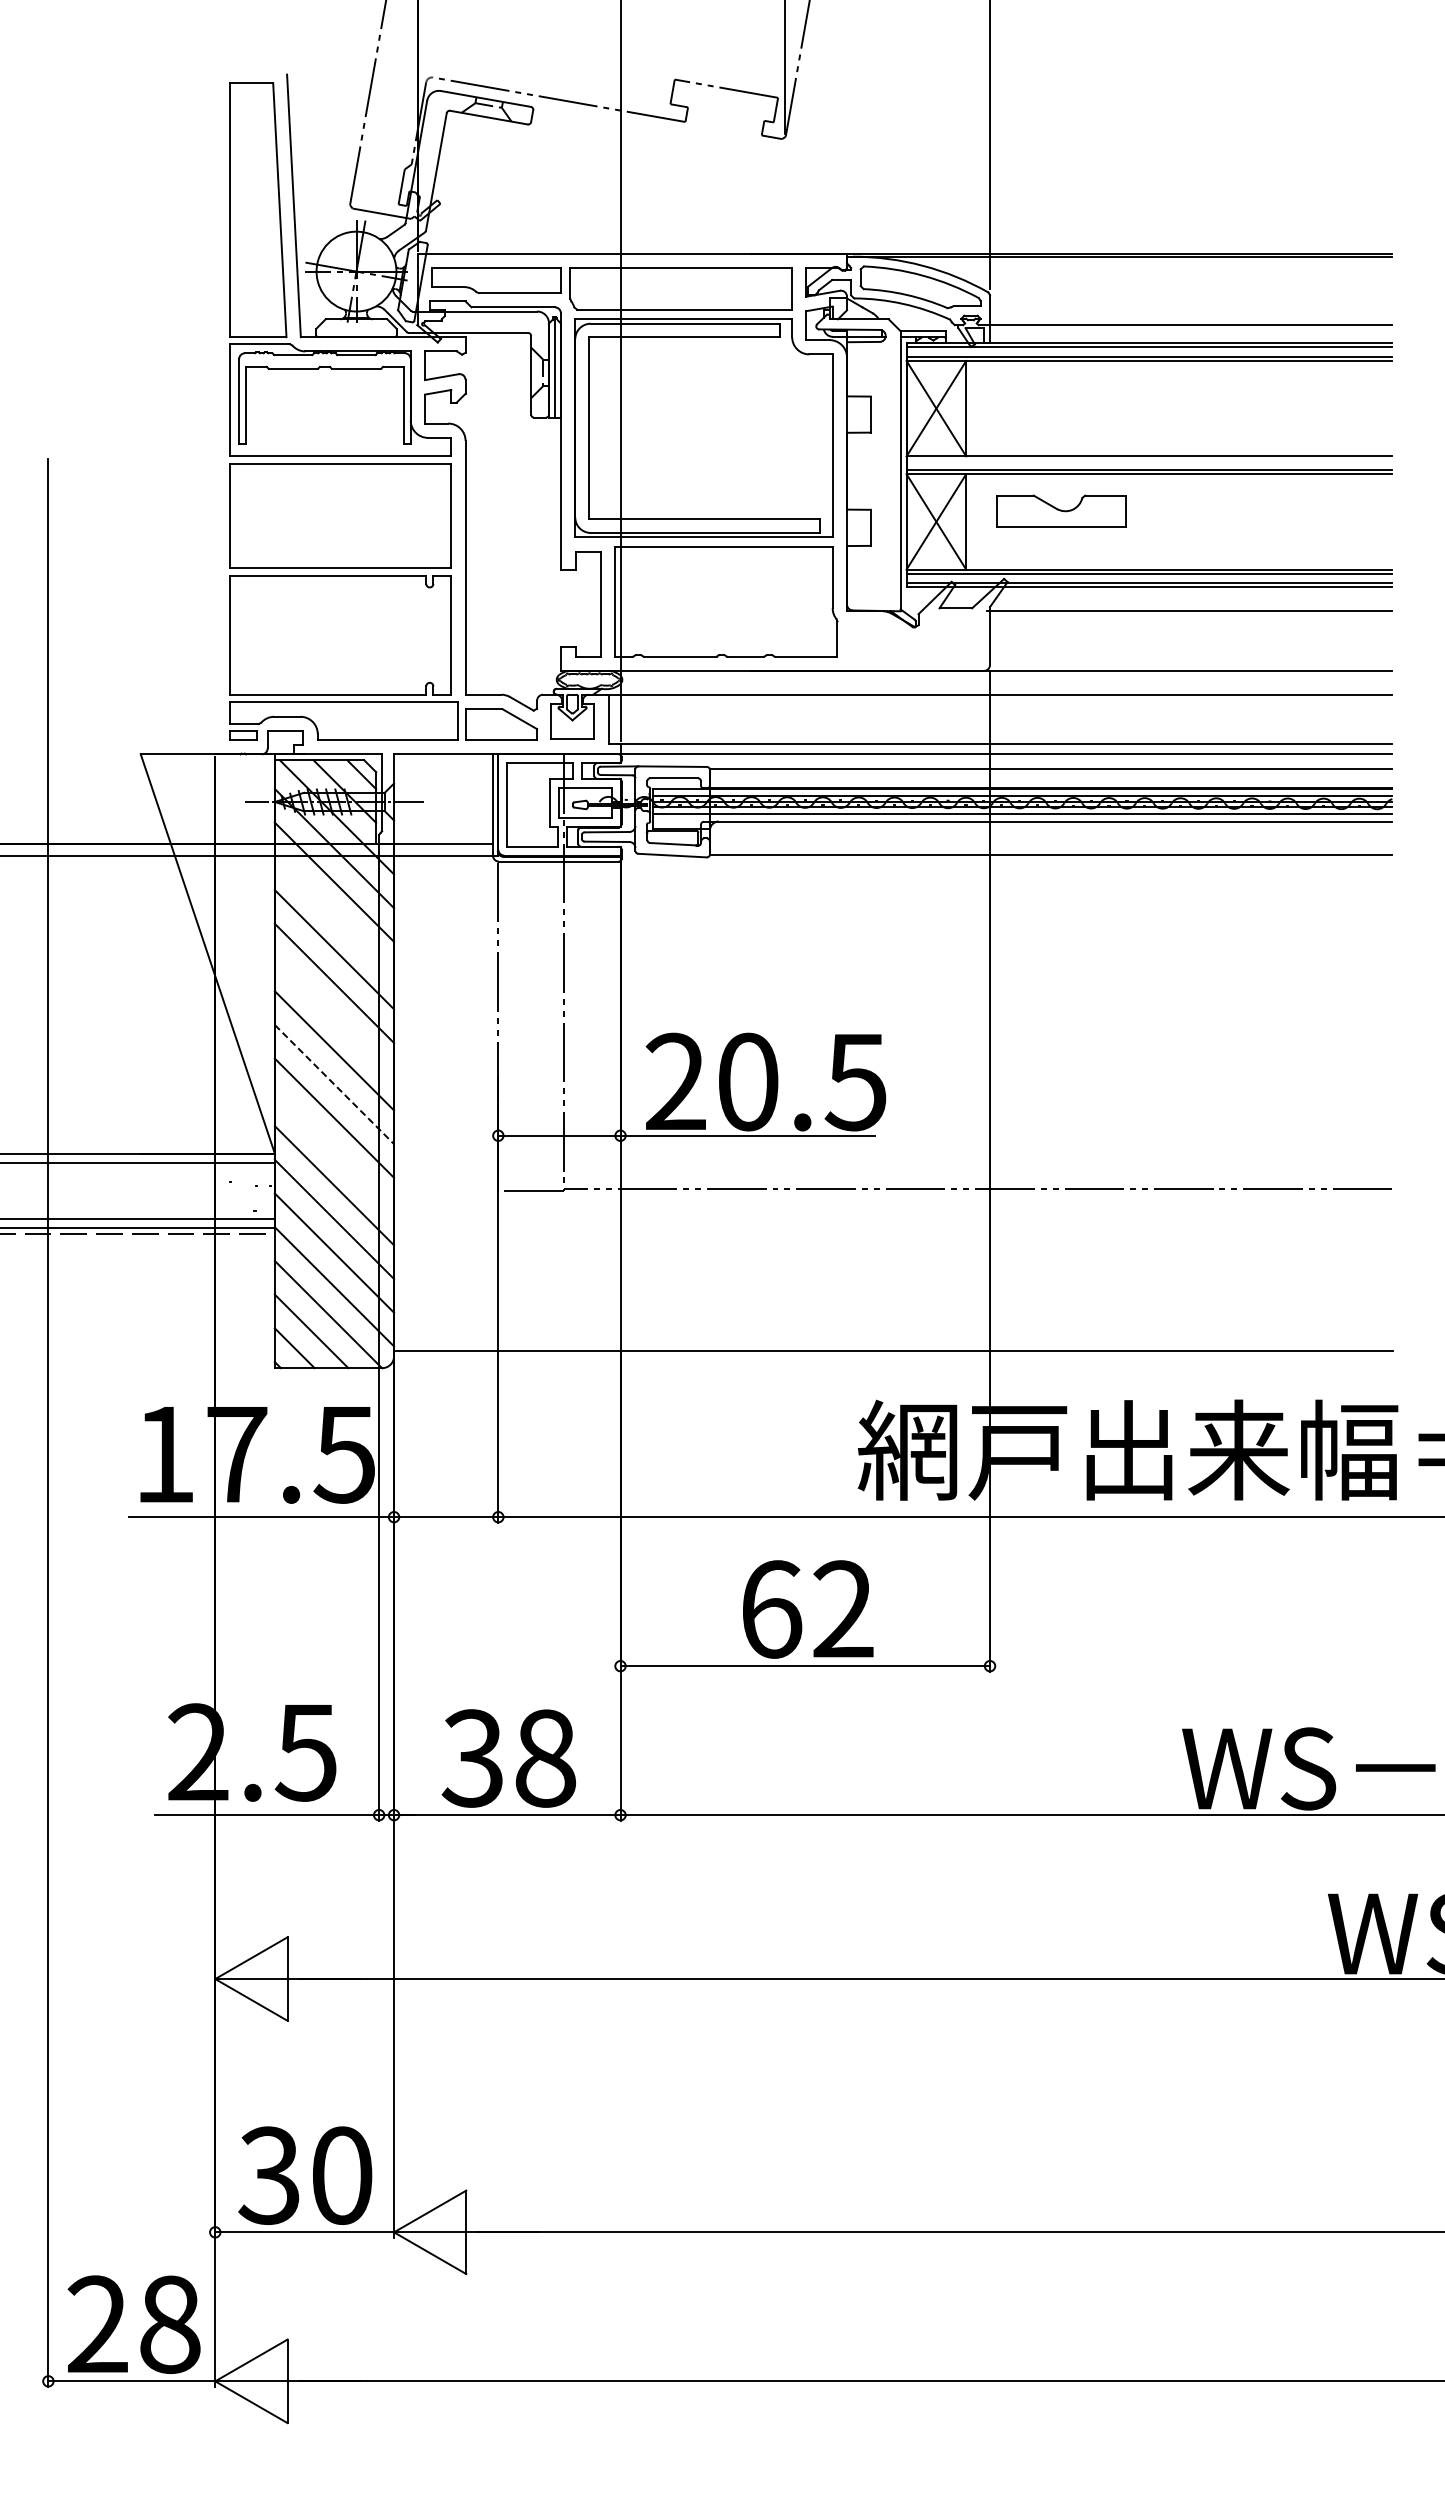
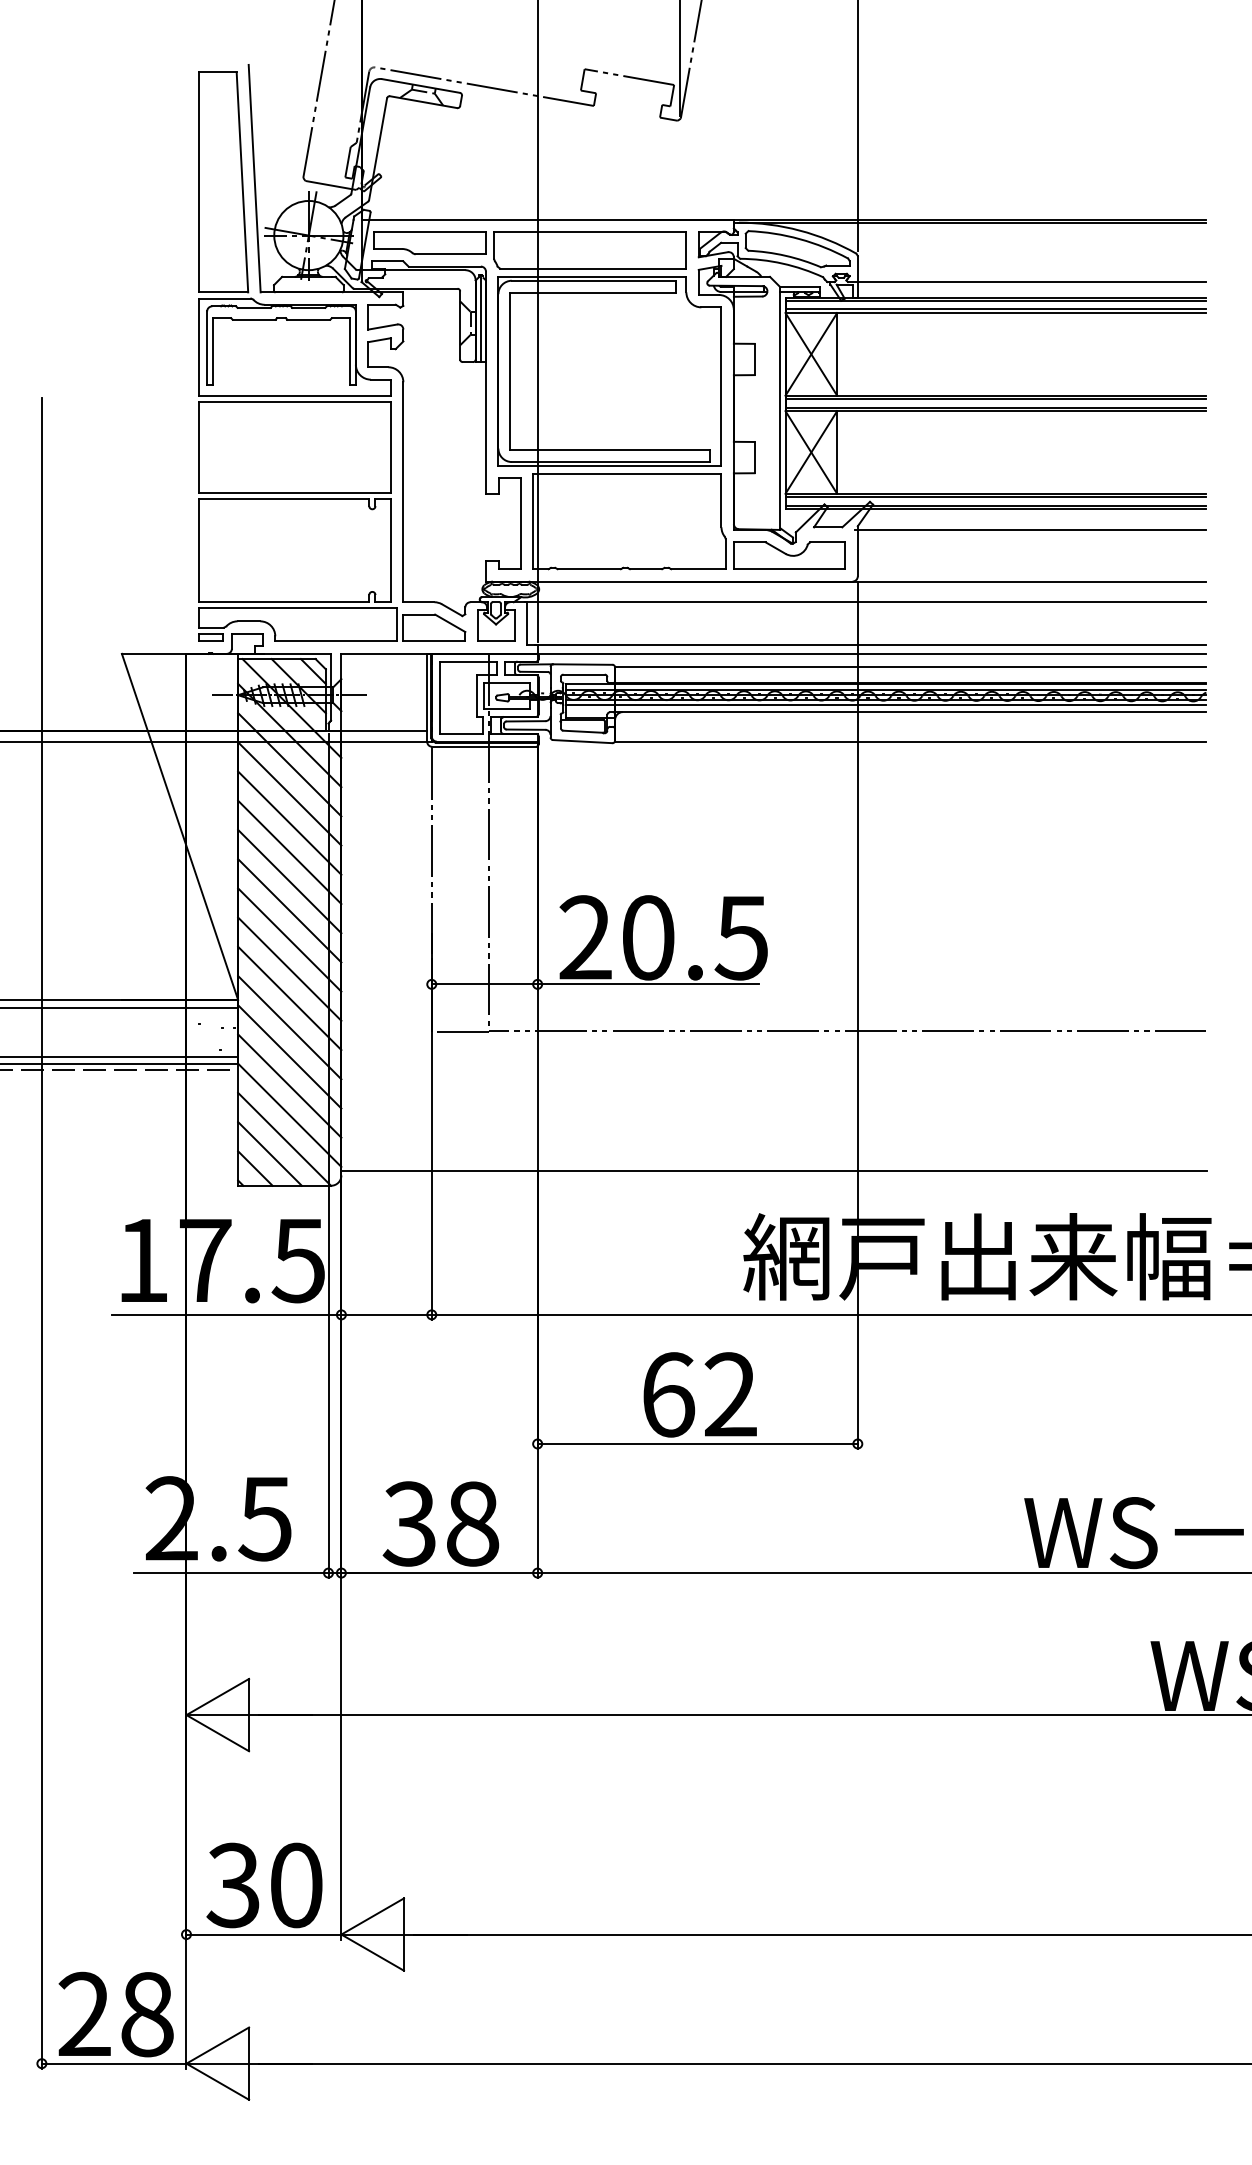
line: (1149, 460) -> (995, 399), added
part: (1061, 510) -> (789, 555), moved
line: (334, 915) -> (289, 793), added
line: (334, 1016) -> (289, 881), added
line: (334, 1084) -> (289, 939), dashed -> solid
line: (334, 1151) -> (289, 998), added

